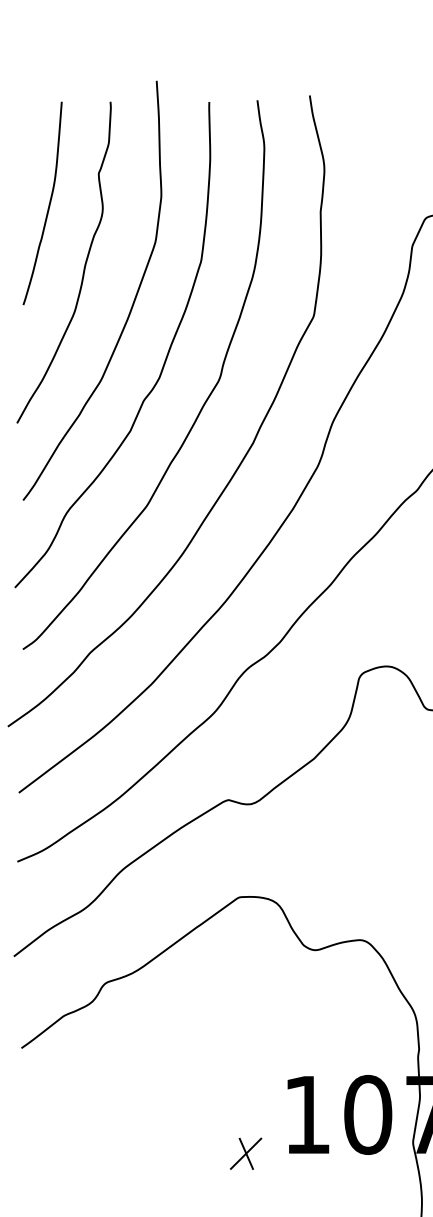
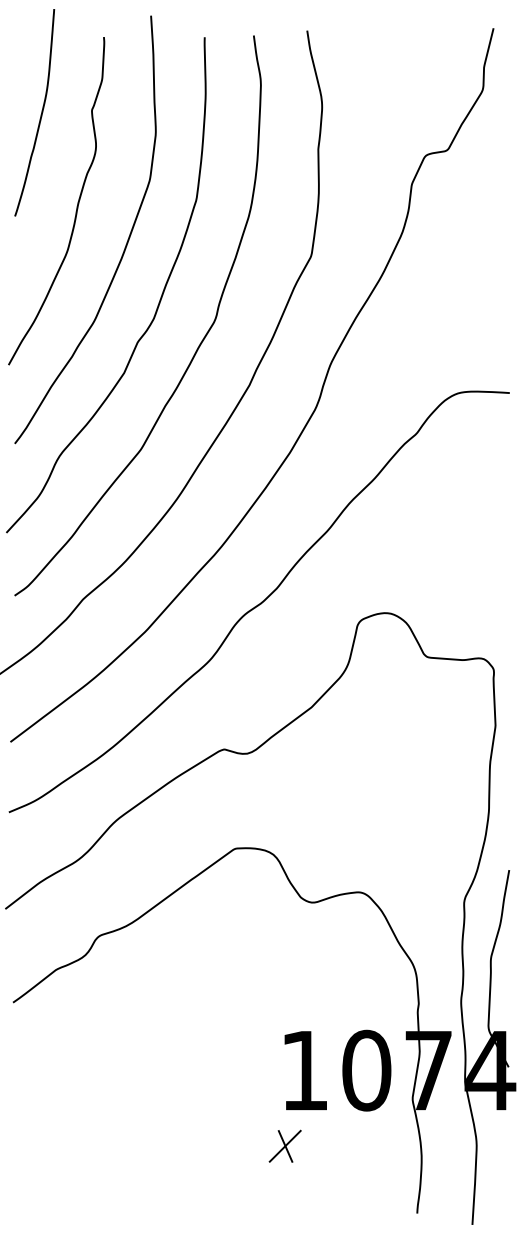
curve: (48, 205) -> (40, 114), moved
part: (245, 1152) -> (284, 1145), moved

